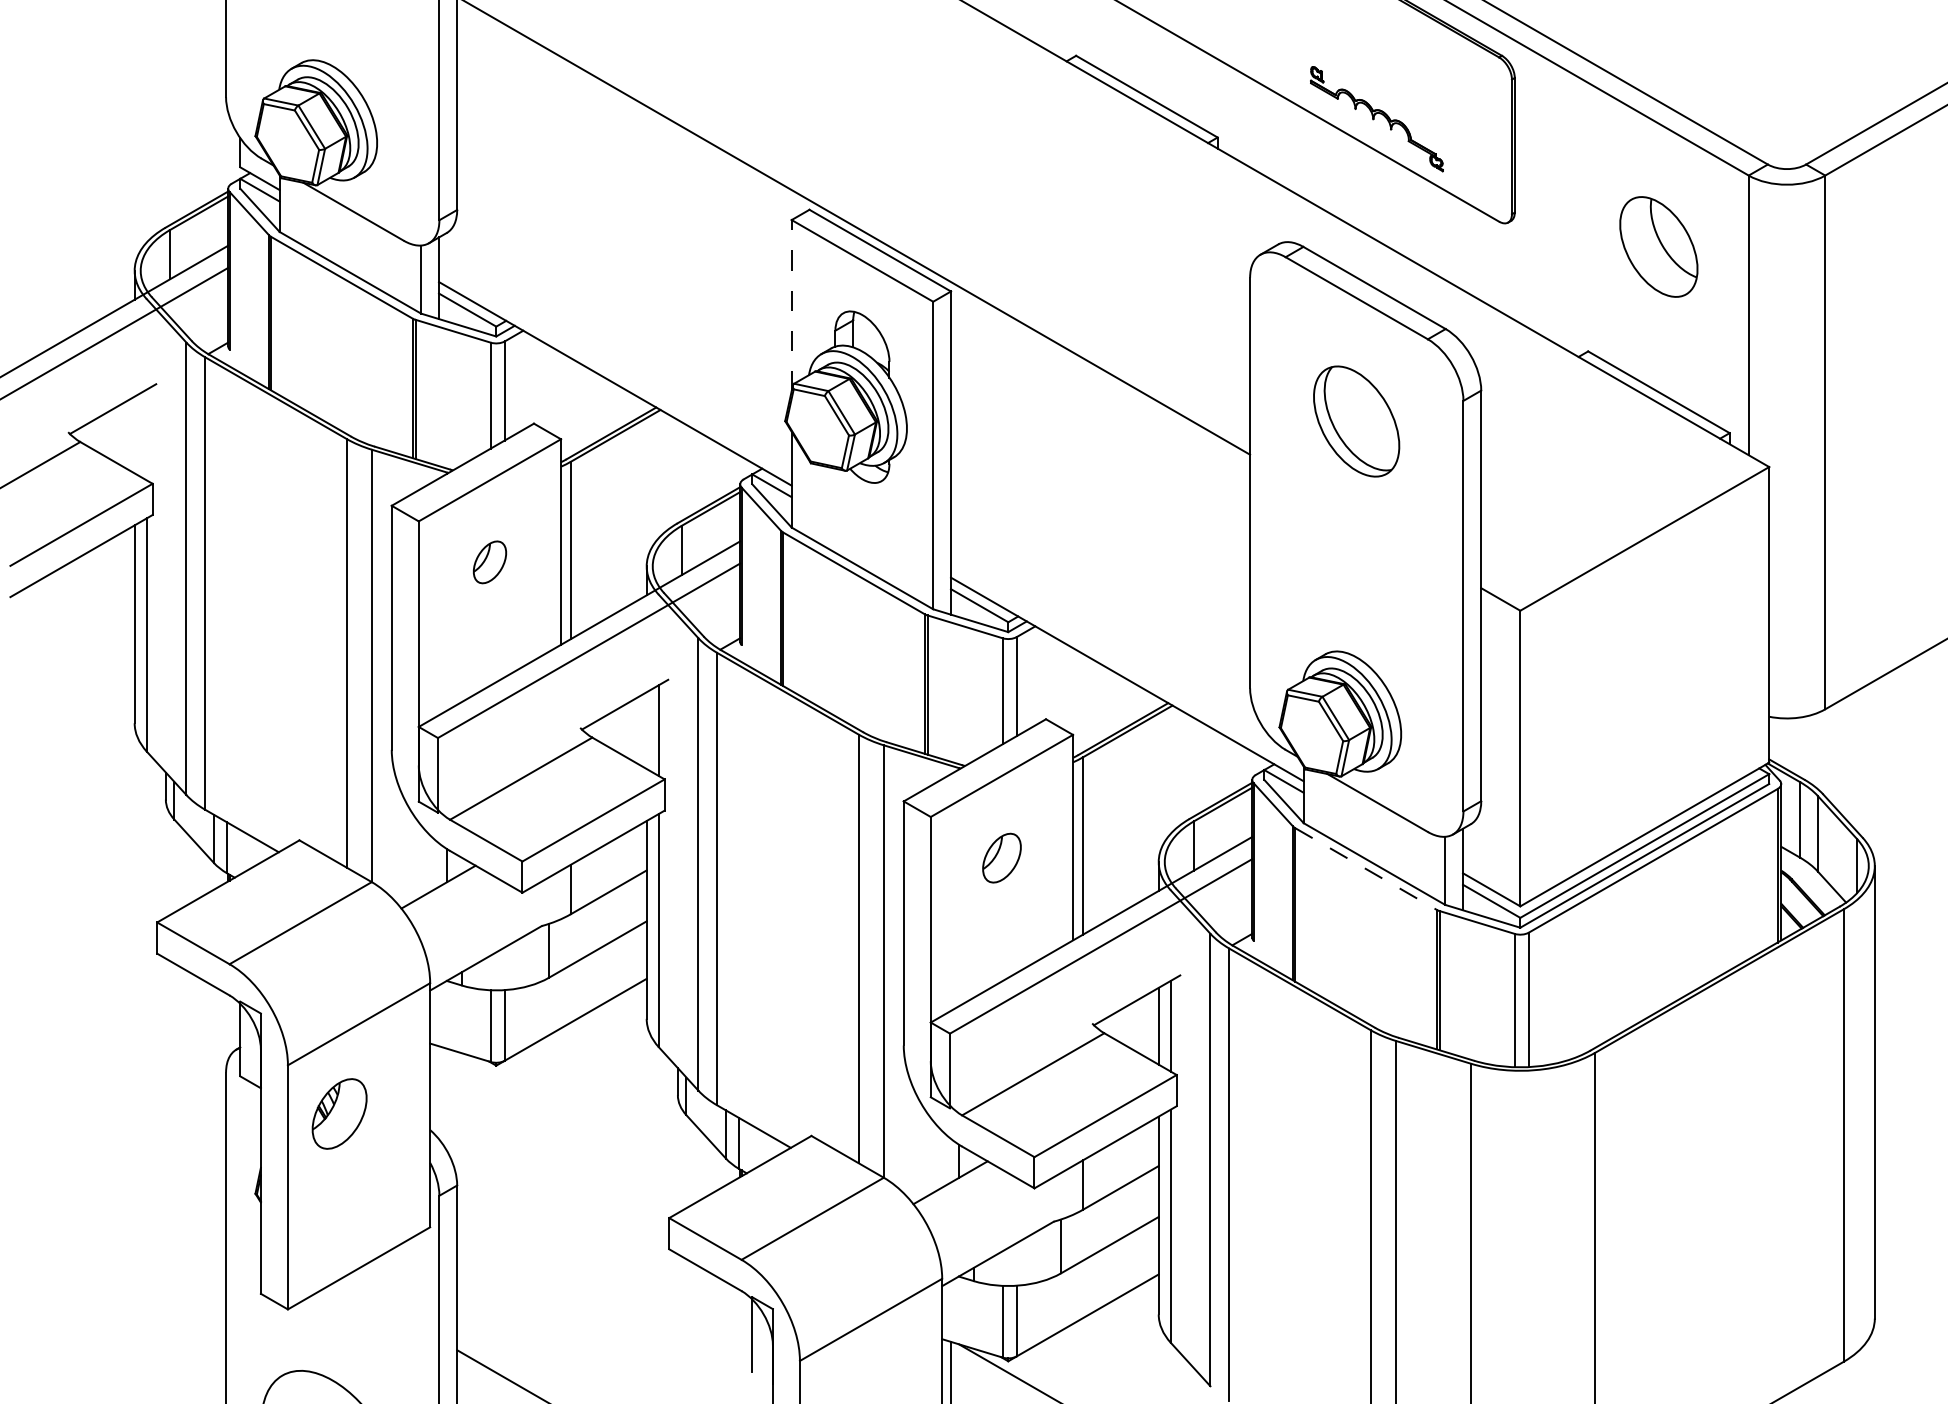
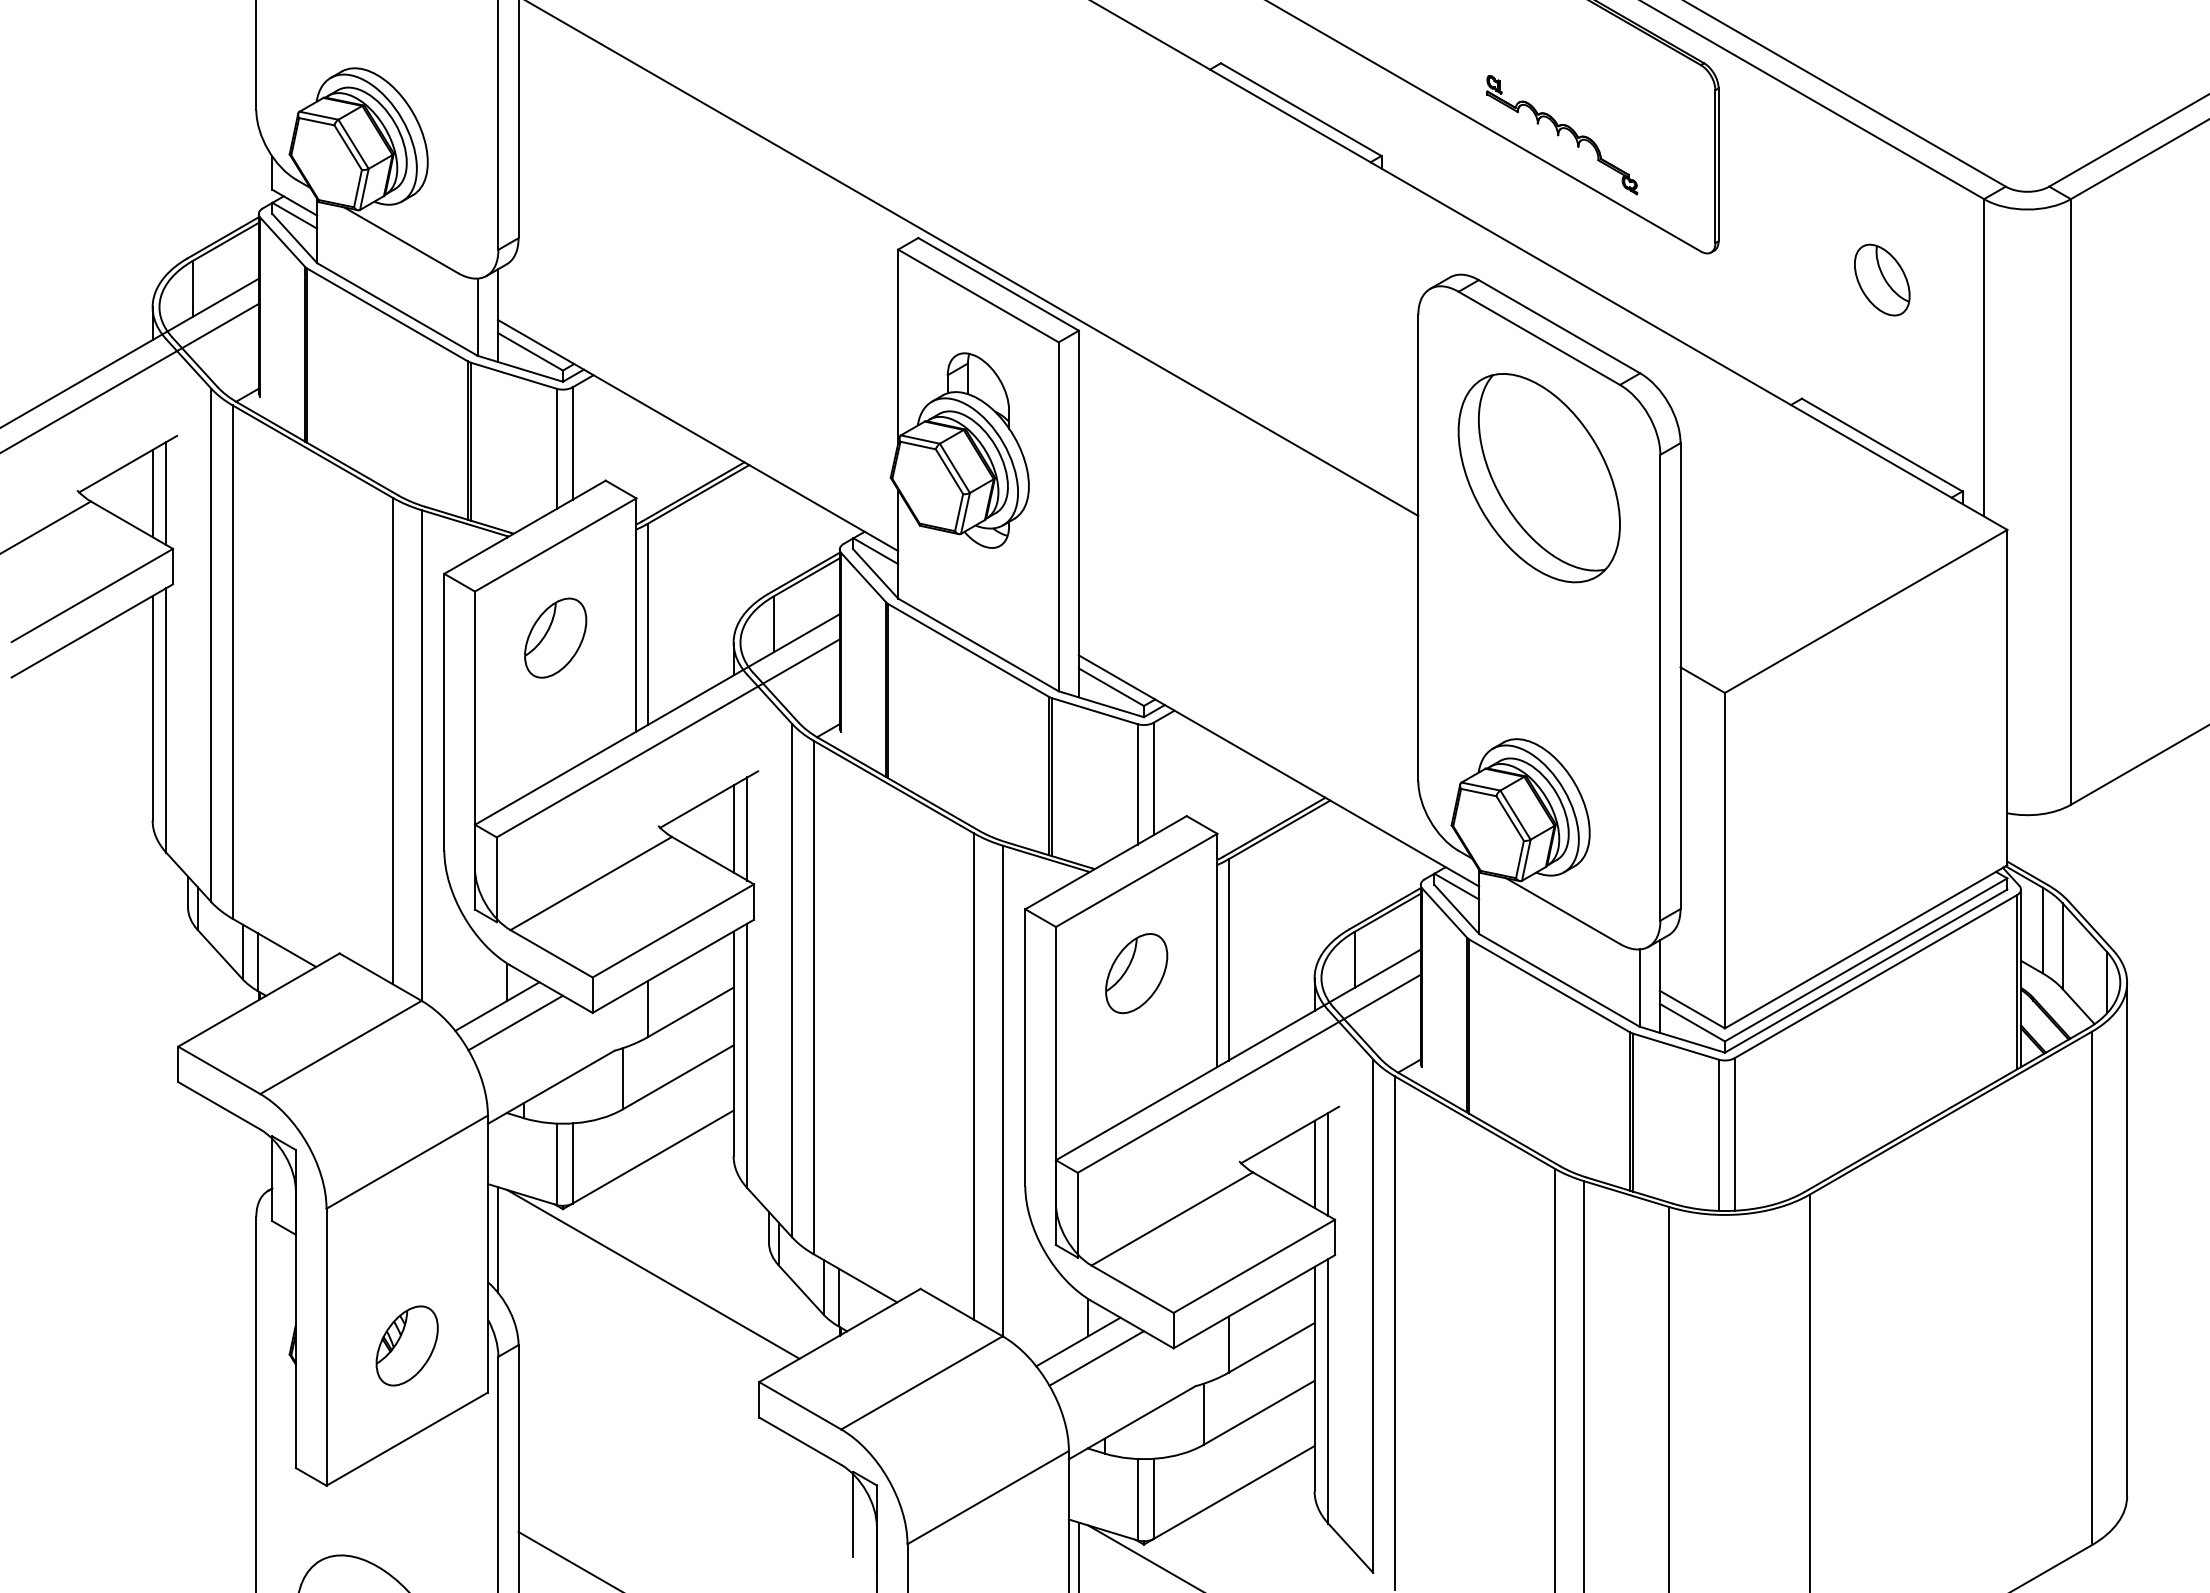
part: (1659, 246) -> (1882, 279), size x0.62
line: (792, 305) -> (898, 346), dashed -> solid
part: (1356, 421) -> (1538, 478), size x1.67
line: (134, 434) -> (152, 493), added
line: (146, 434) -> (166, 493), added
part: (489, 561) -> (555, 637), size x1.67
line: (646, 730) -> (733, 828), added
part: (1001, 857) -> (1136, 973), size x1.43
line: (1365, 868) -> (1549, 985), dashed -> solid
line: (454, 901) -> (515, 1022), added
line: (438, 1092) -> (497, 1239), added
part: (339, 1113) -> (406, 1345), moved
line: (576, 1122) -> (653, 1273), added
line: (966, 1197) -> (1096, 1358), added

